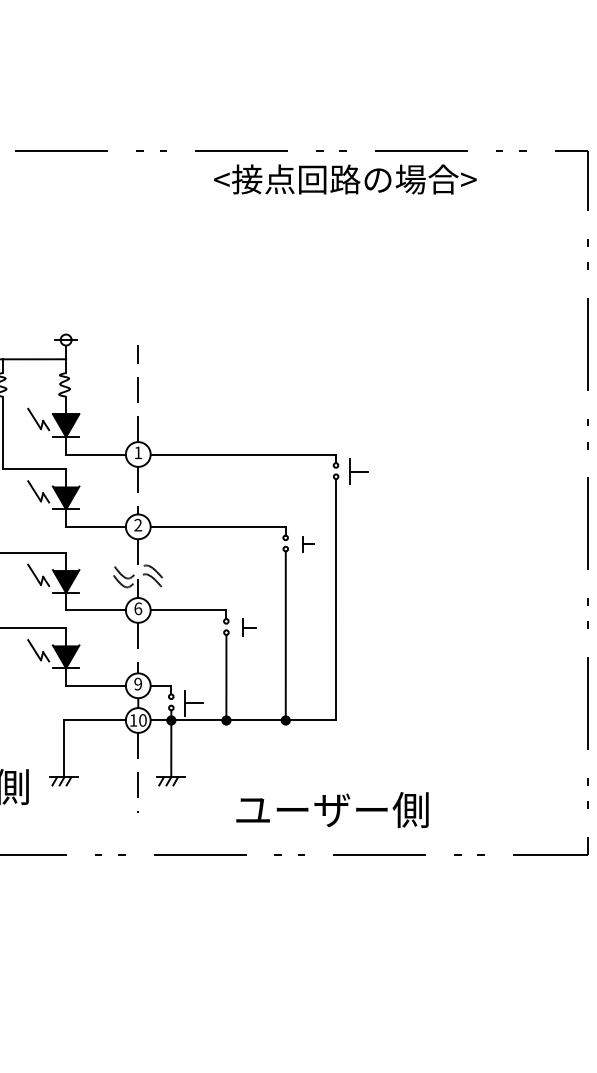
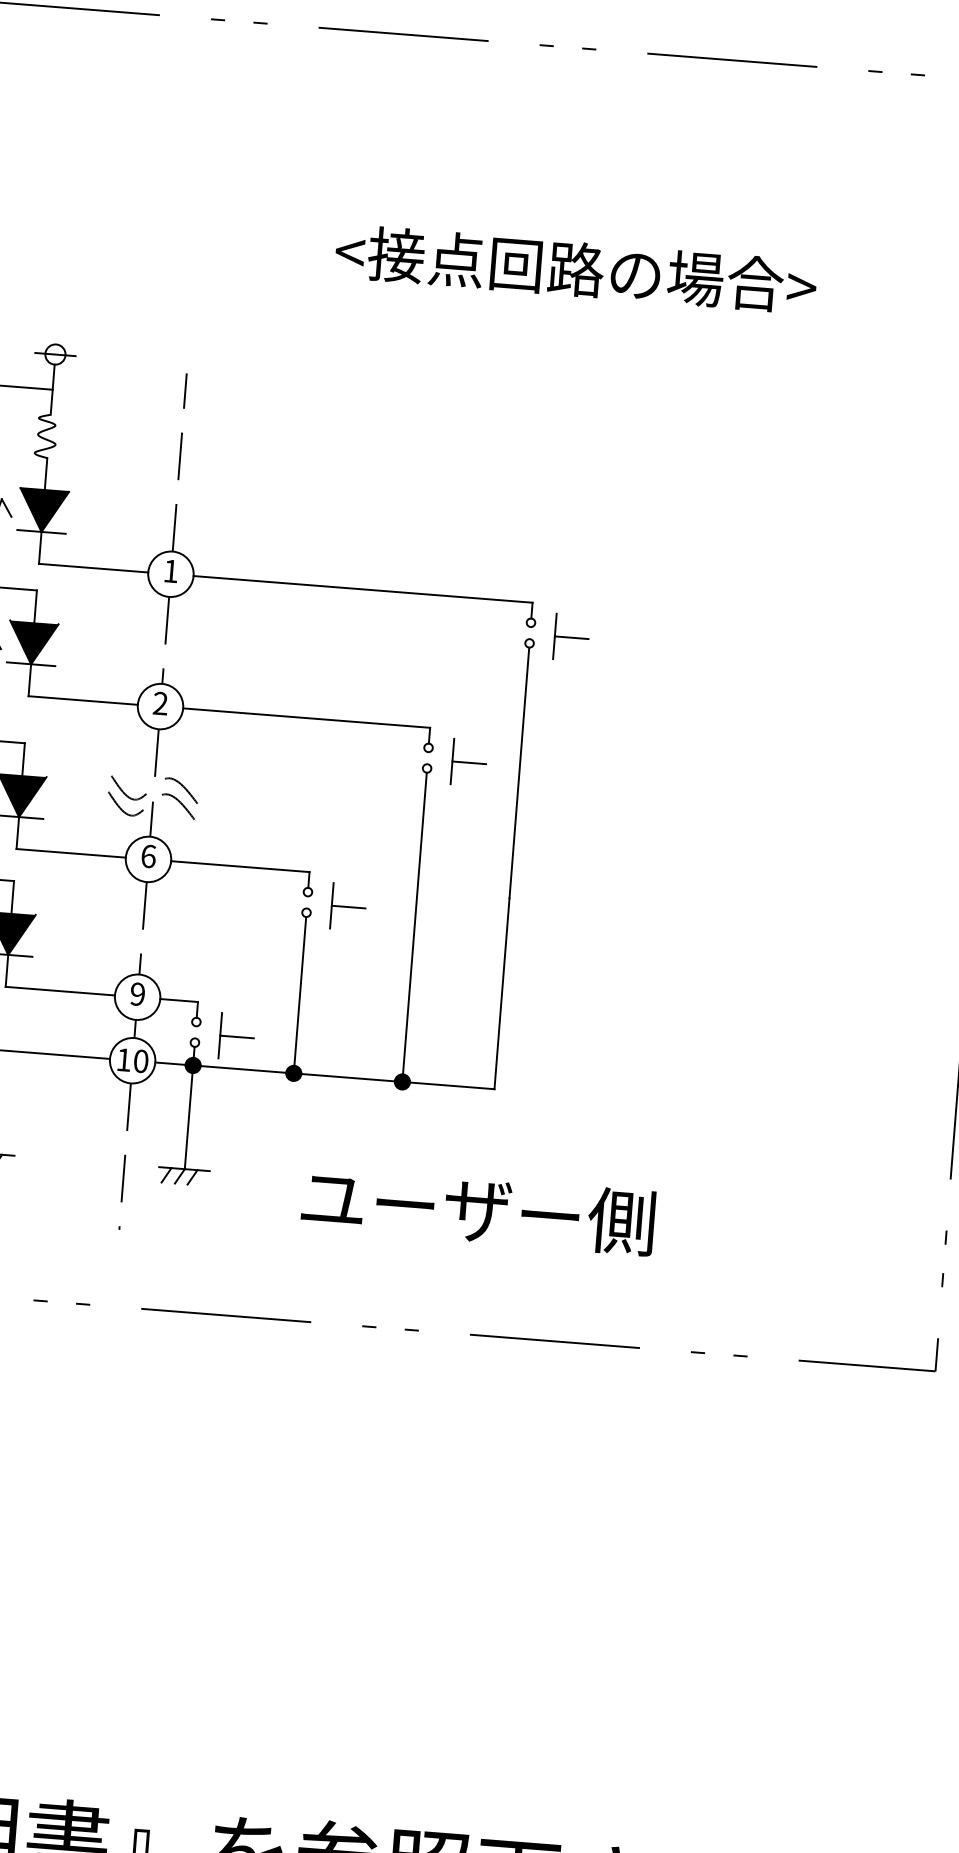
text: (345, 179) -> (576, 269), moved
part: (308, 544) -> (469, 763), size x1.67
part: (248, 627) -> (347, 906), size x1.43
text: (332, 810) -> (478, 1211), moved

